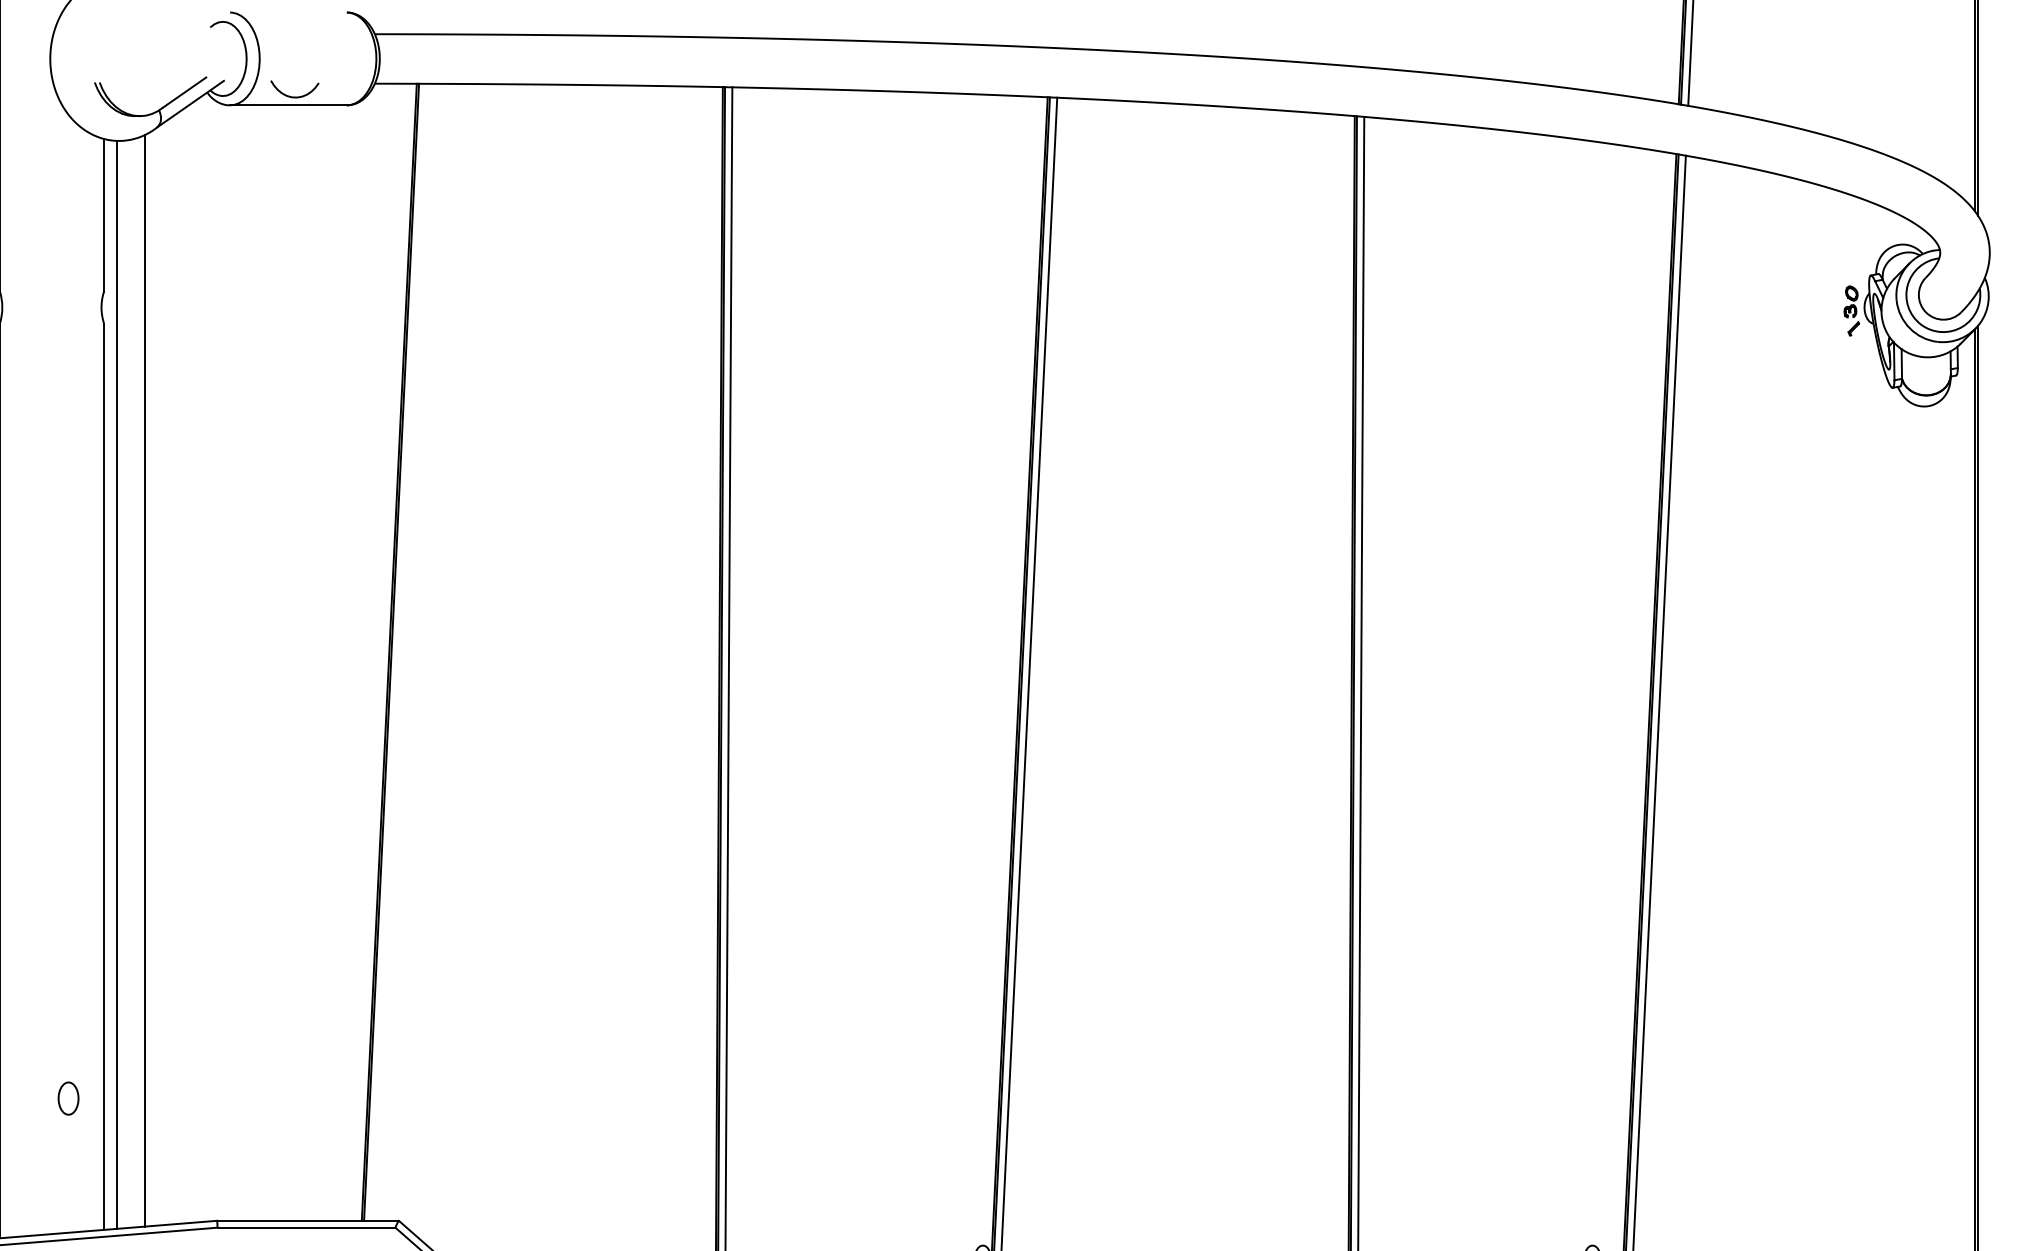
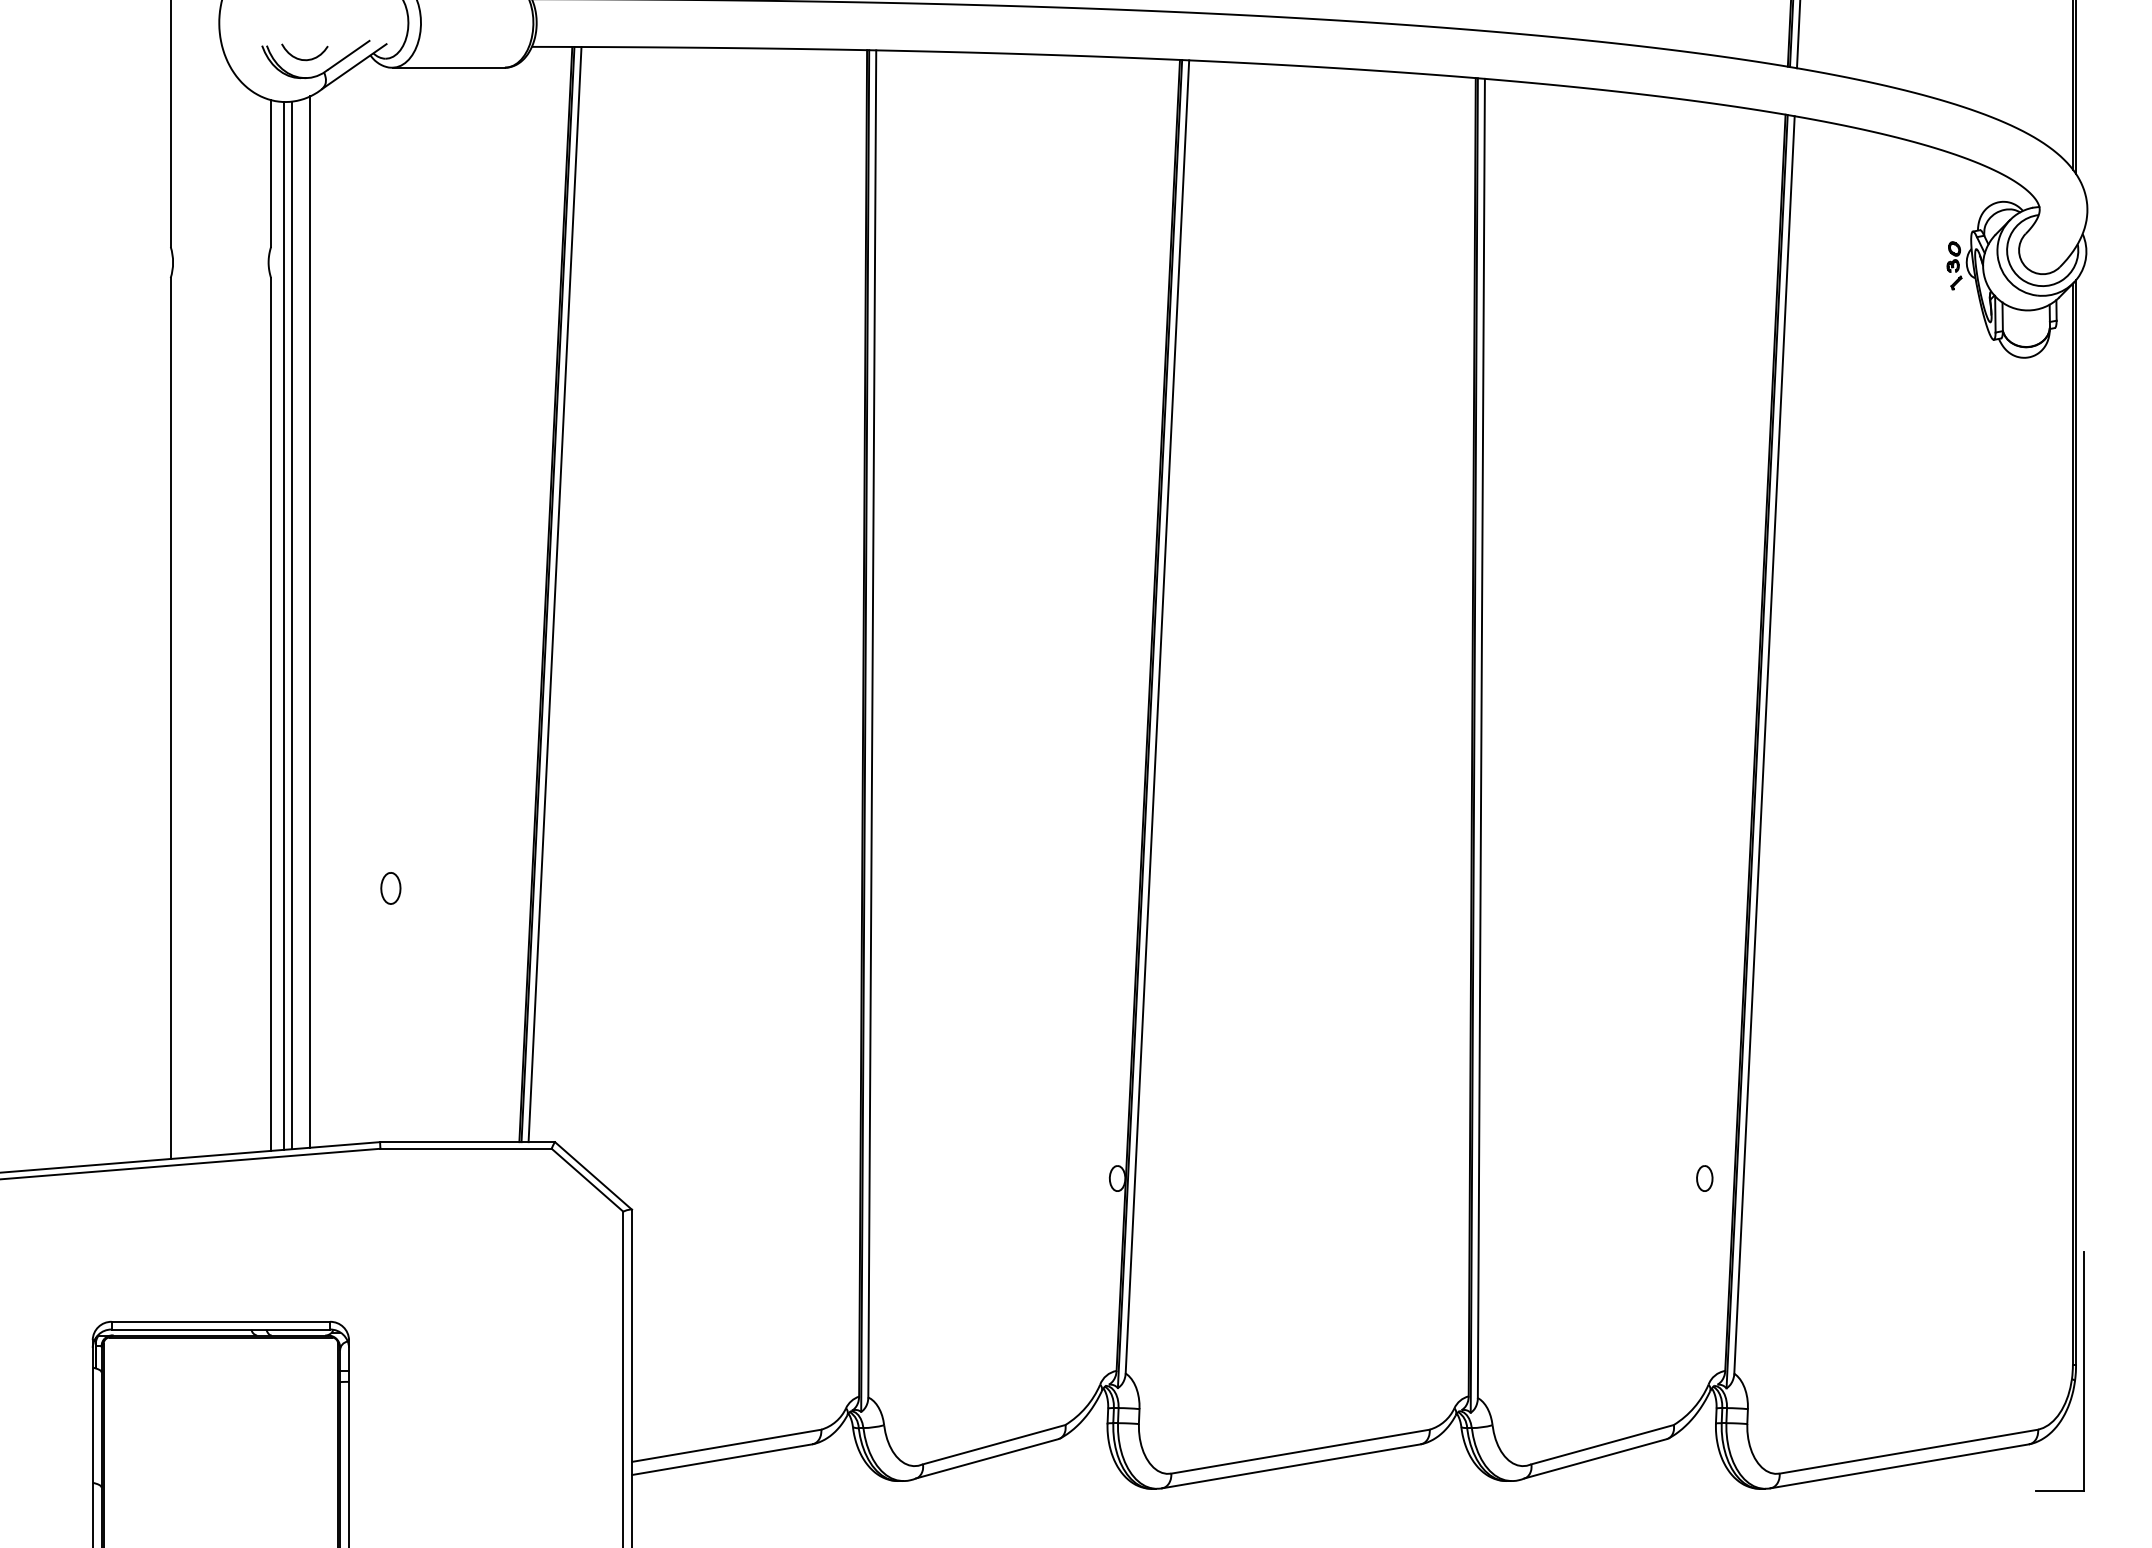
curve: (291, 95) -> (301, 58), moved
line: (398, 652) -> (554, 594), added
line: (126, 684) -> (292, 625), added
part: (68, 1098) -> (390, 888), moved

